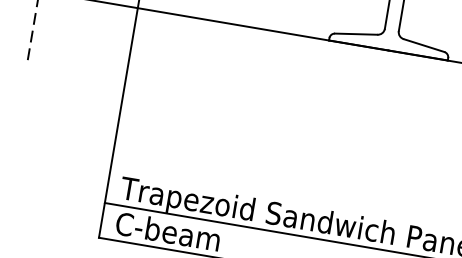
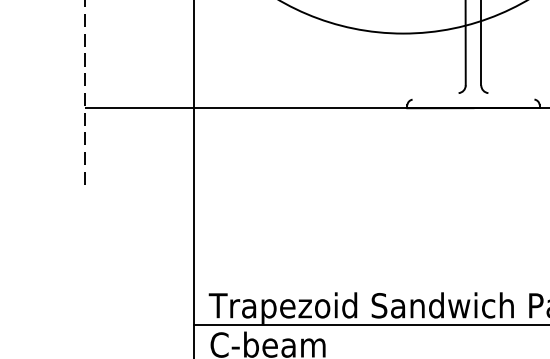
line: (356, 34) -> (435, 96), removed
line: (424, 45) -> (511, 96), removed

